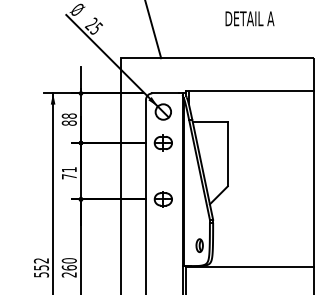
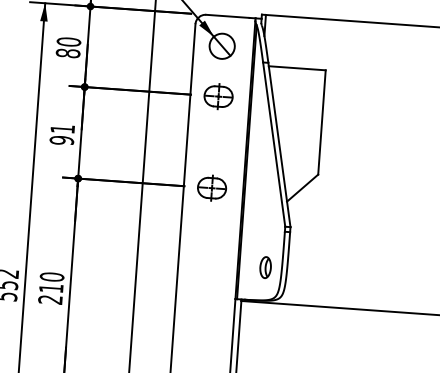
text: (69, 115) -> (69, 40), 88 -> 80
text: (68, 176) -> (60, 139), 71 -> 91
text: (68, 267) -> (49, 287), 260 -> 210

